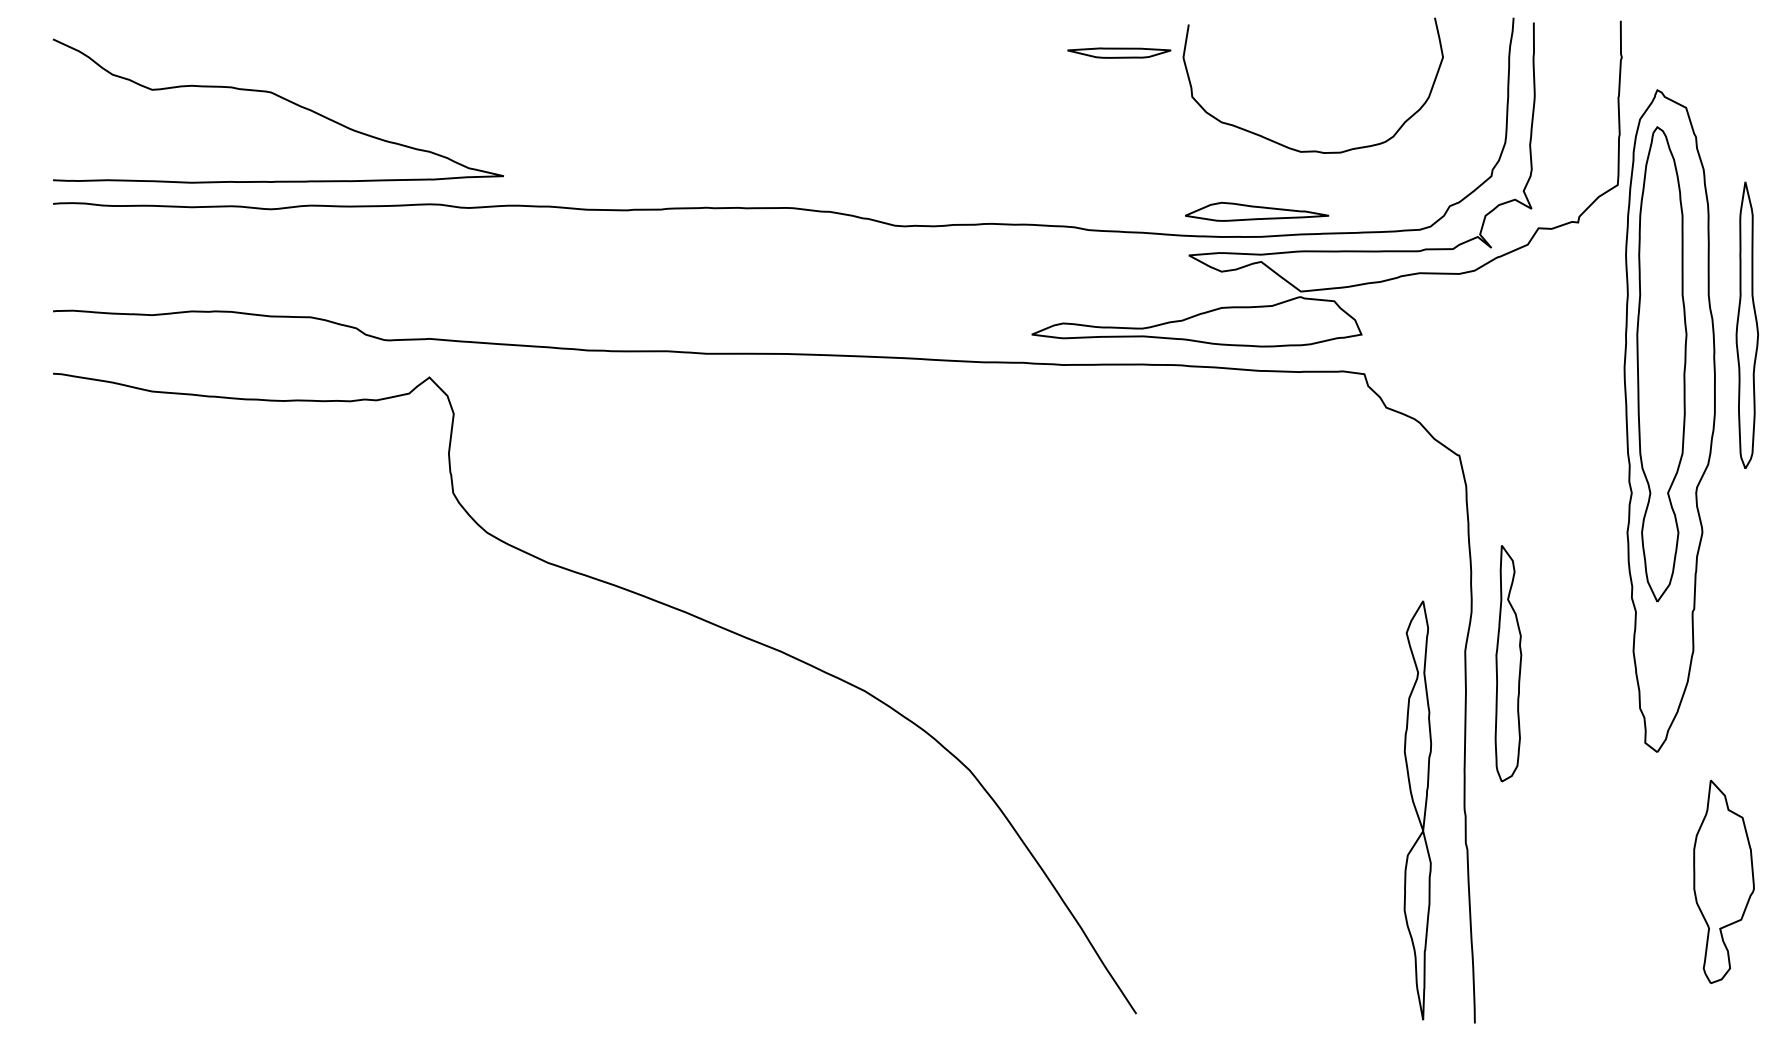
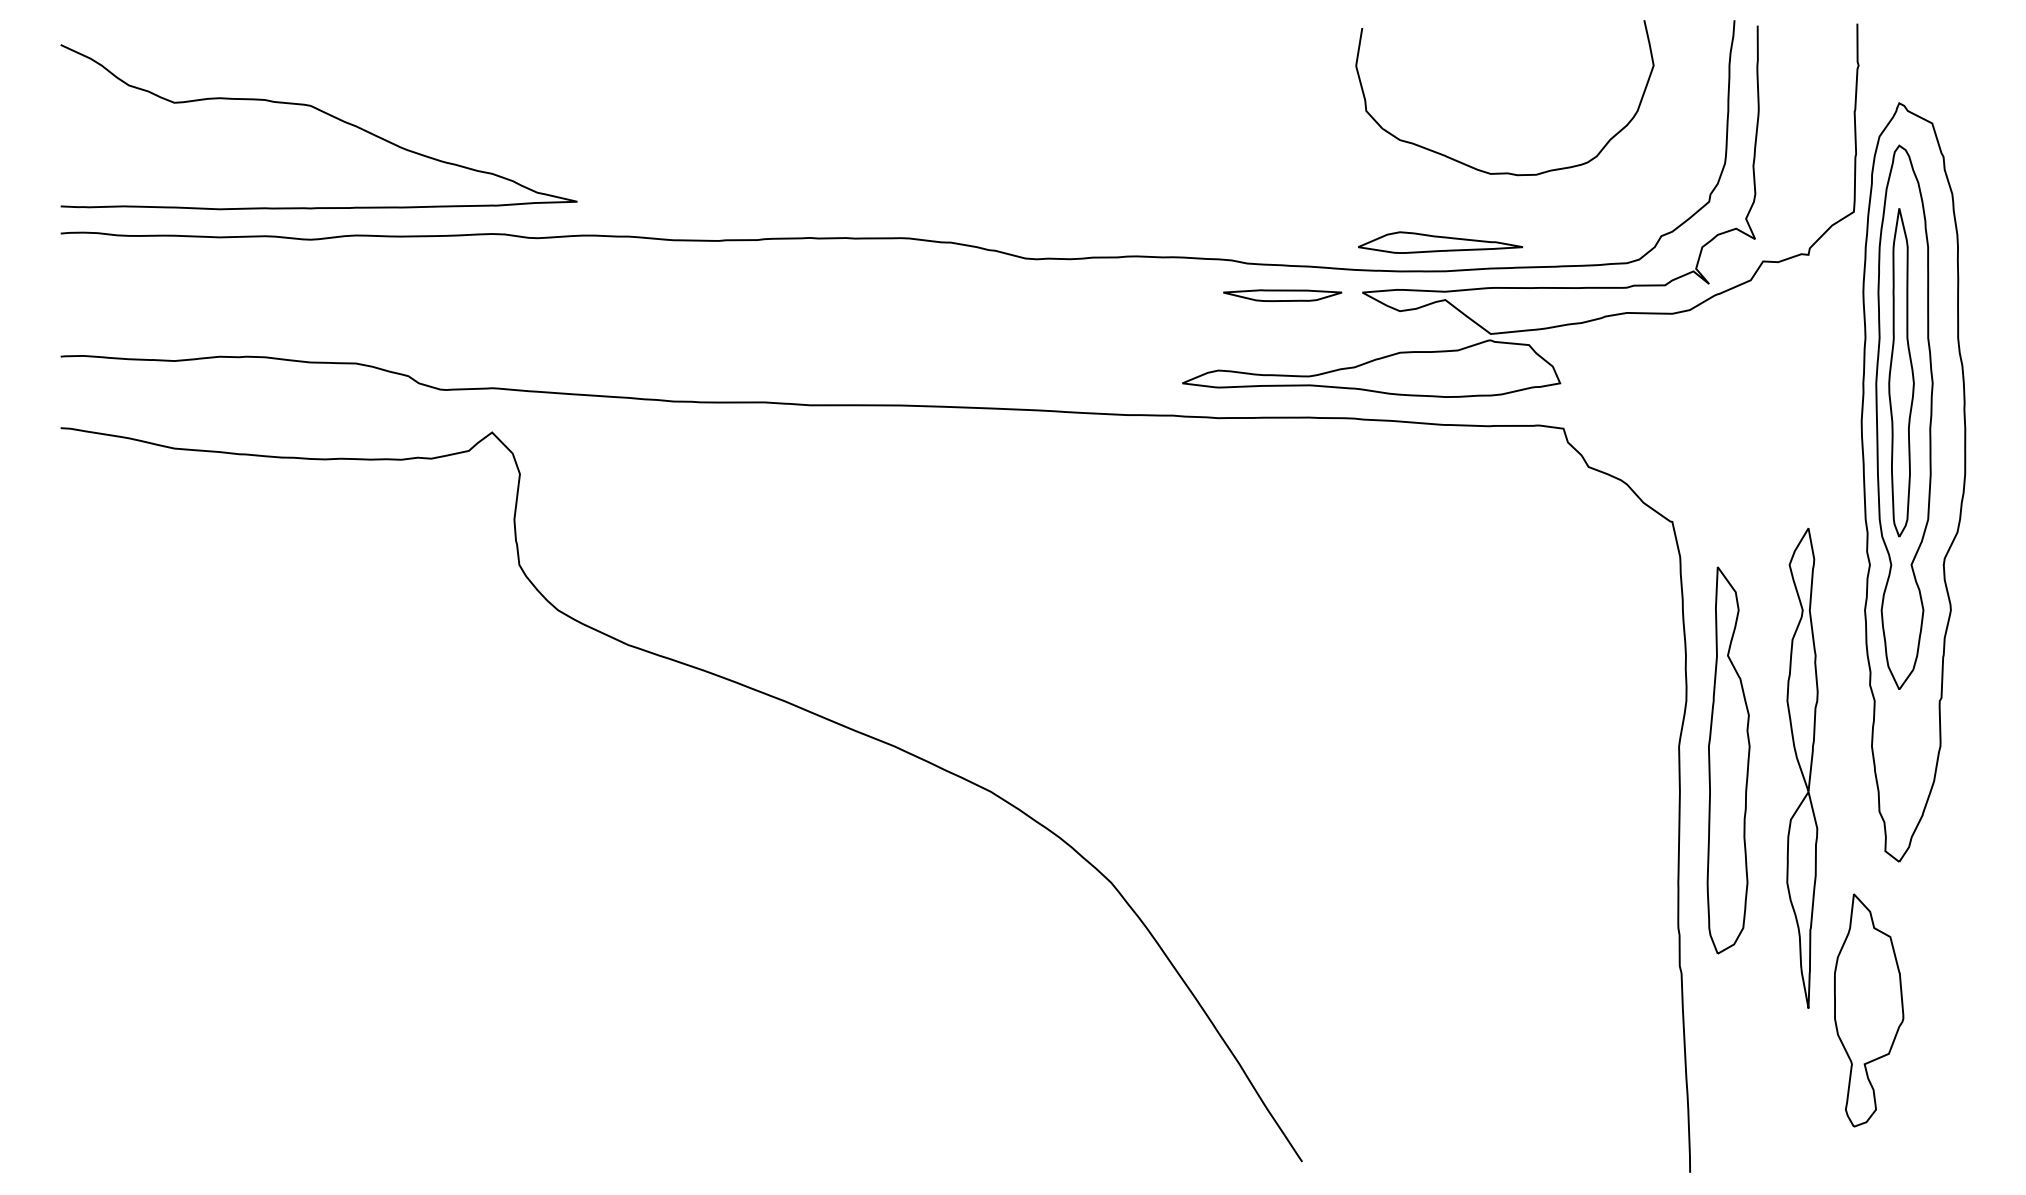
part: (1119, 52) -> (1282, 294), moved
part: (1746, 324) -> (1900, 371), moved
part: (1508, 663) -> (1728, 760), size x1.43
part: (1417, 810) -> (1802, 768), moved
part: (1723, 881) -> (1868, 1010), moved

